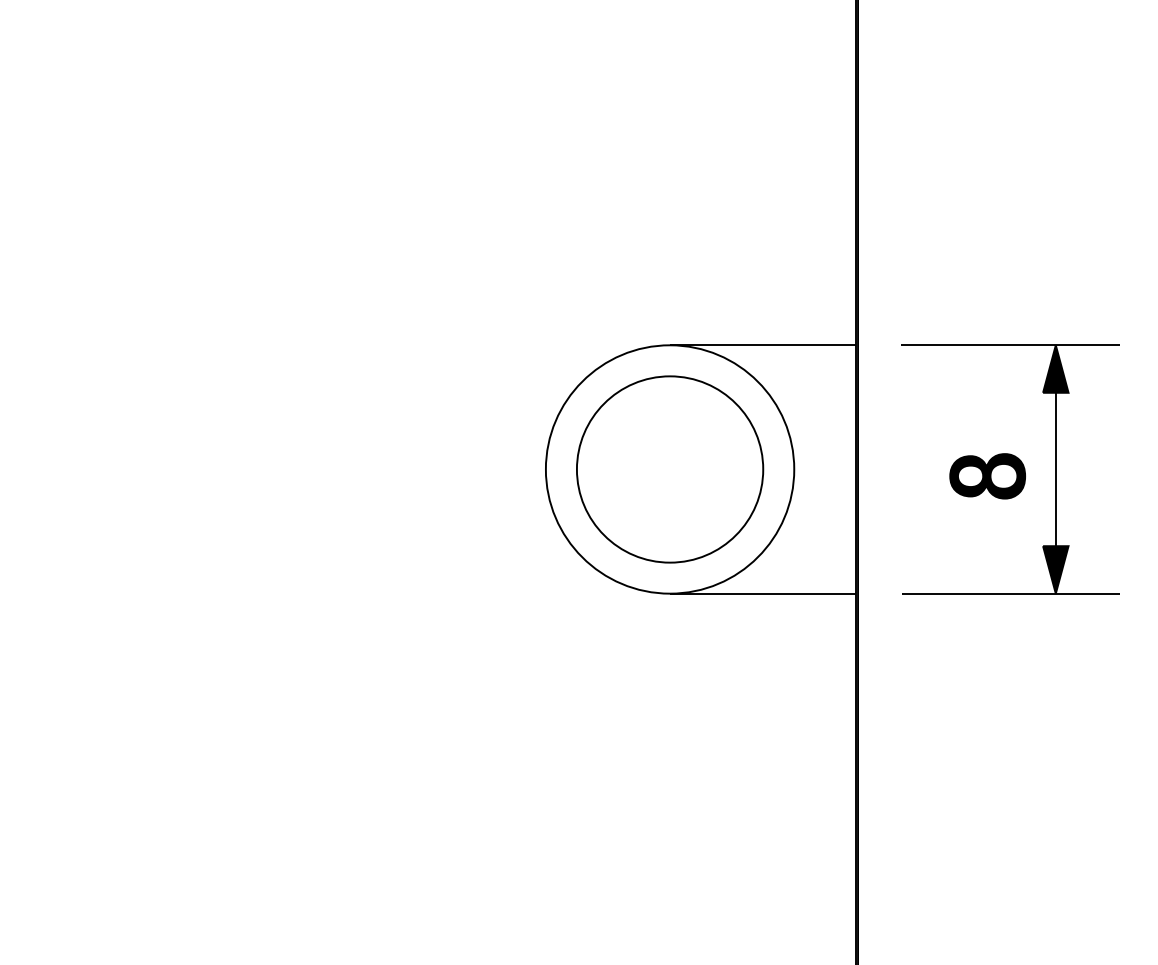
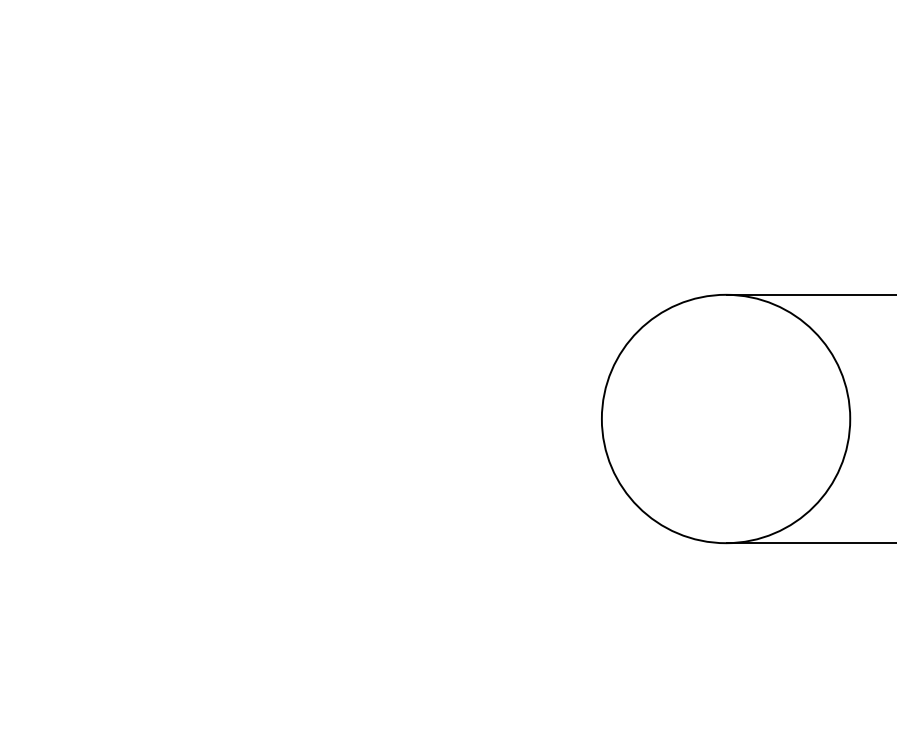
part: (670, 469) -> (726, 419), removed

